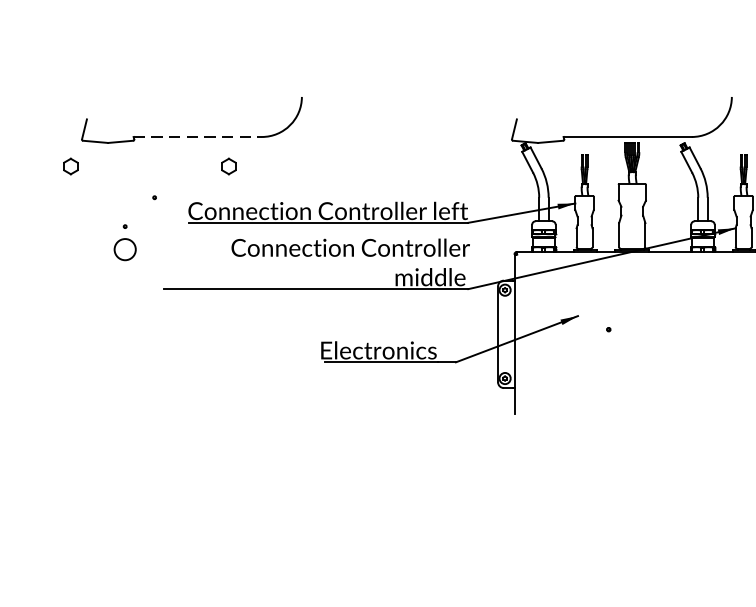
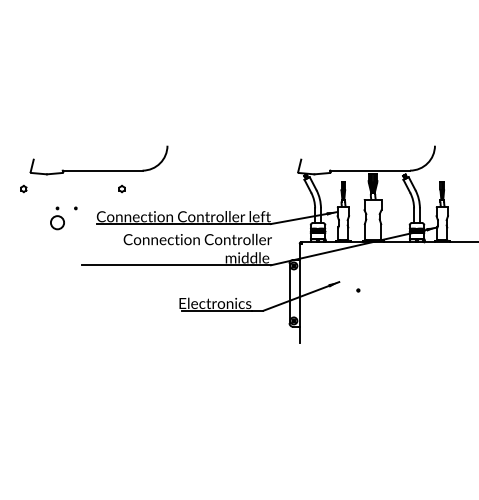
line: (197, 136) -> (102, 170), dashed -> solid
part: (70, 165) -> (23, 188), size x0.62
part: (228, 165) -> (121, 188), size x0.62
part: (125, 242) -> (57, 218), moved

